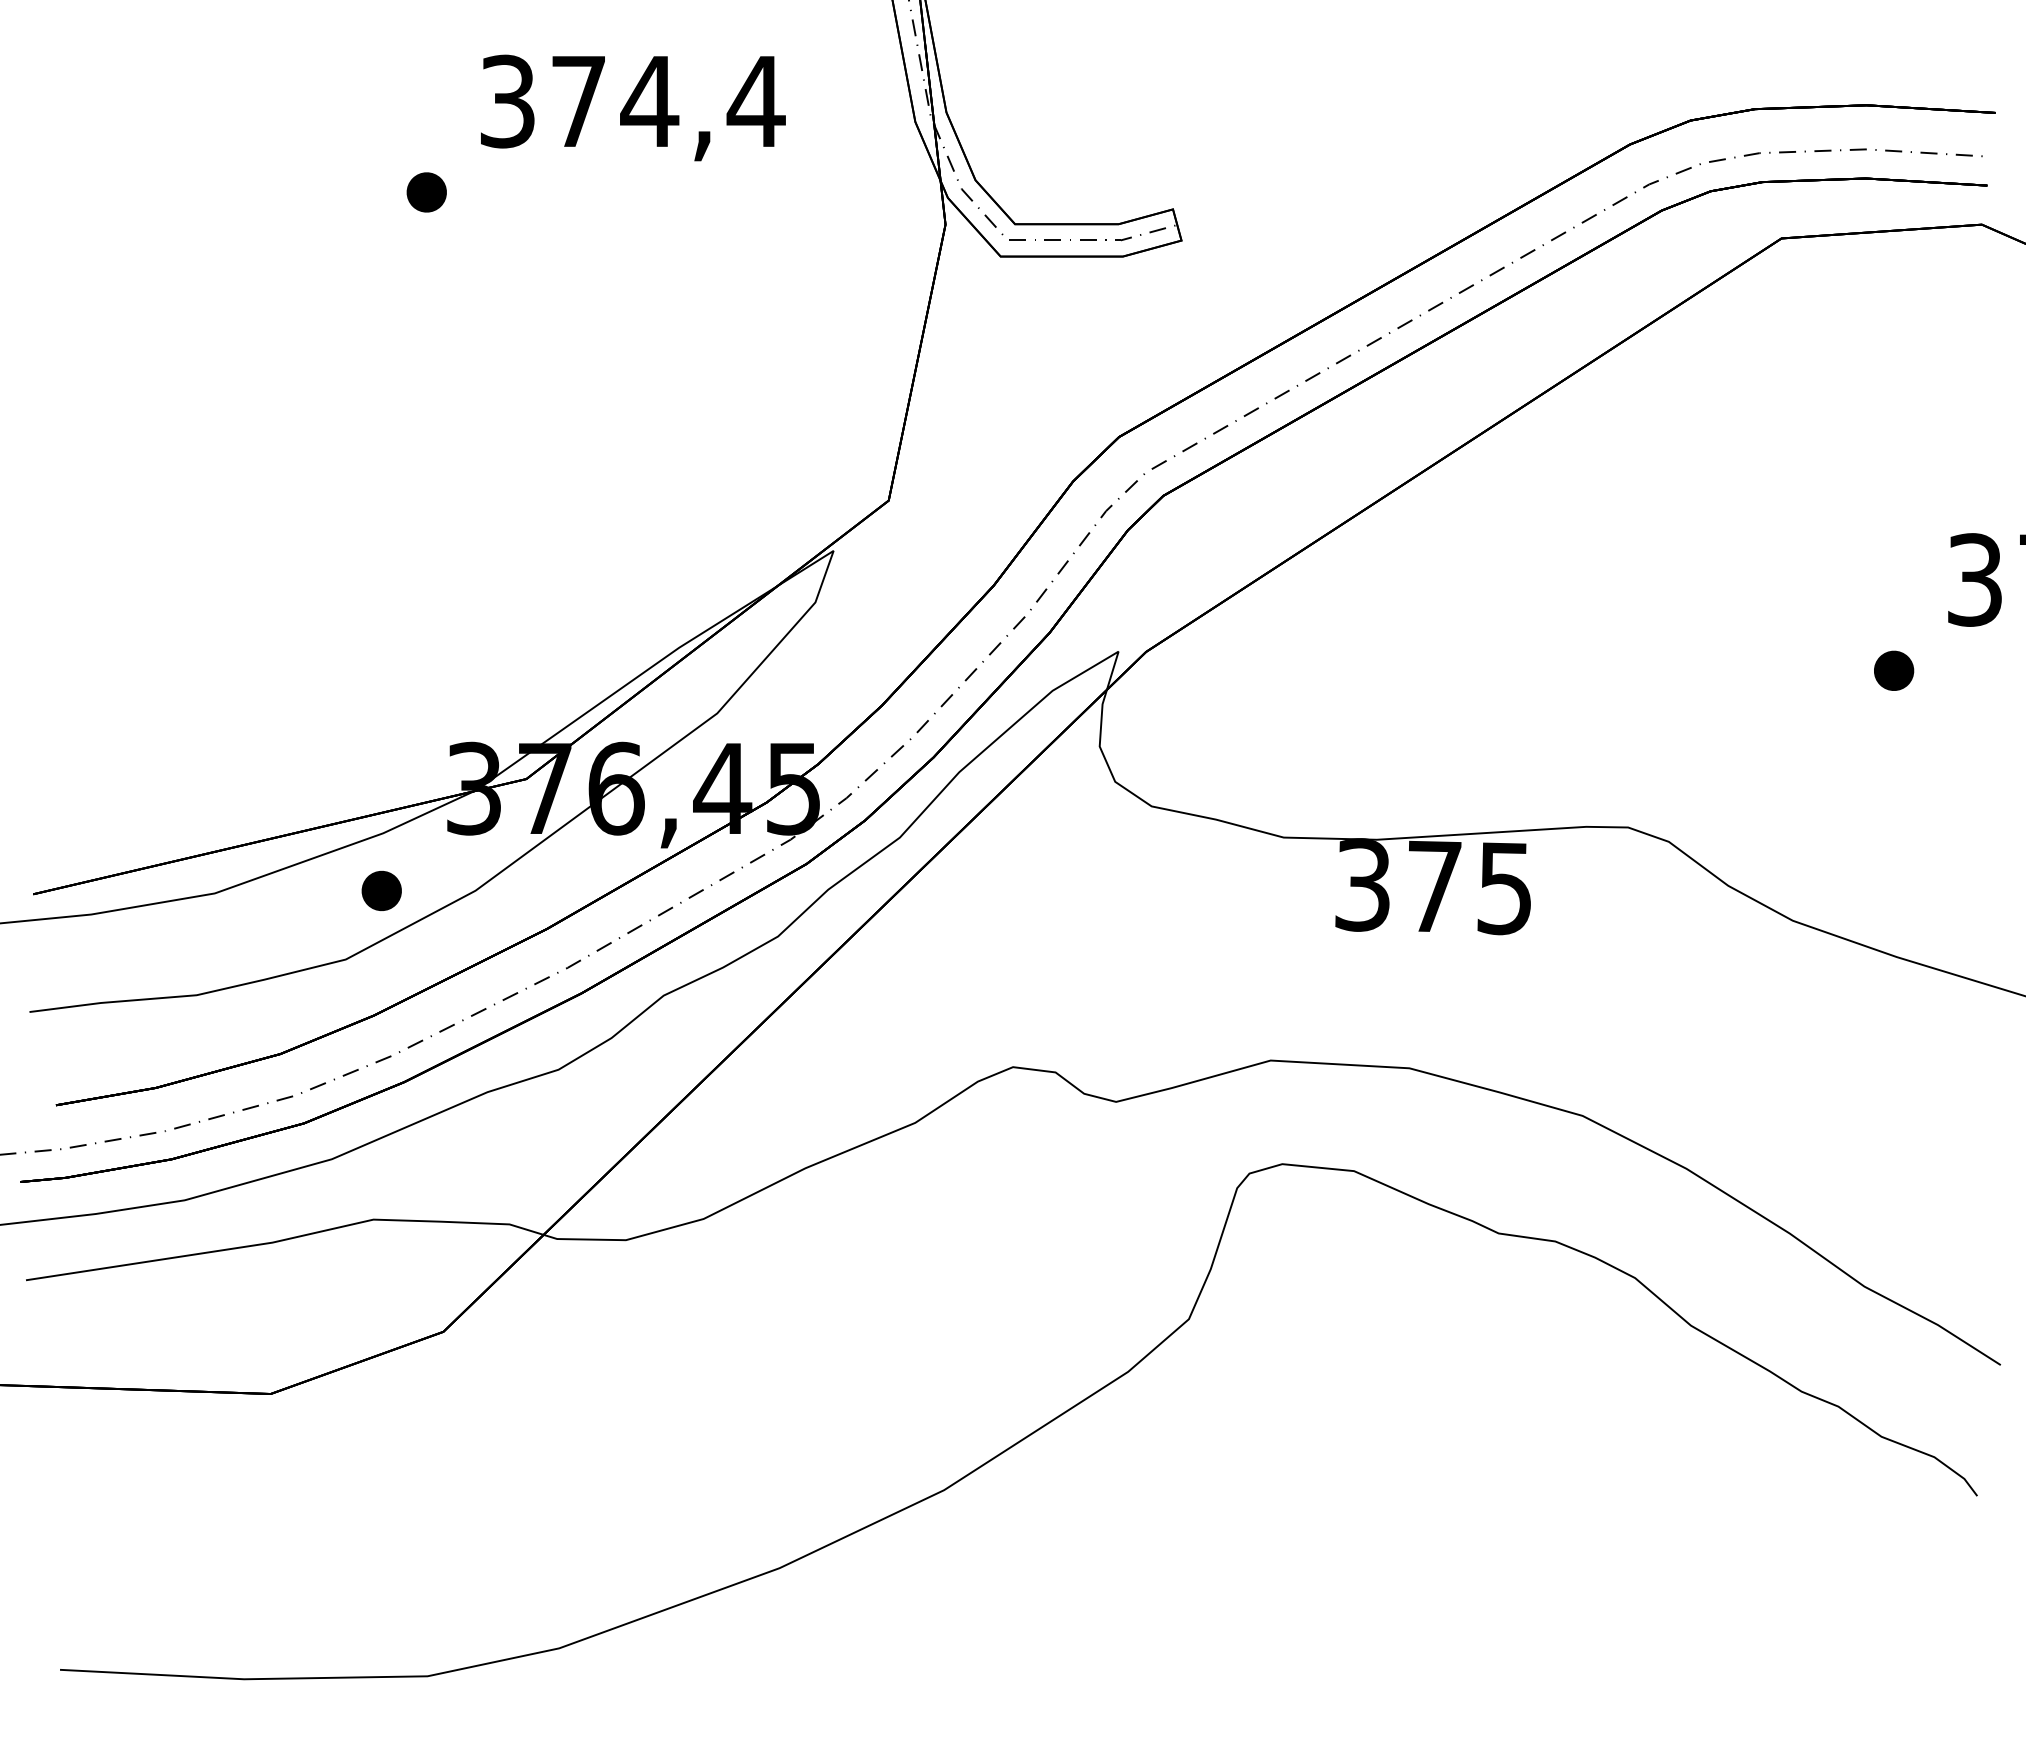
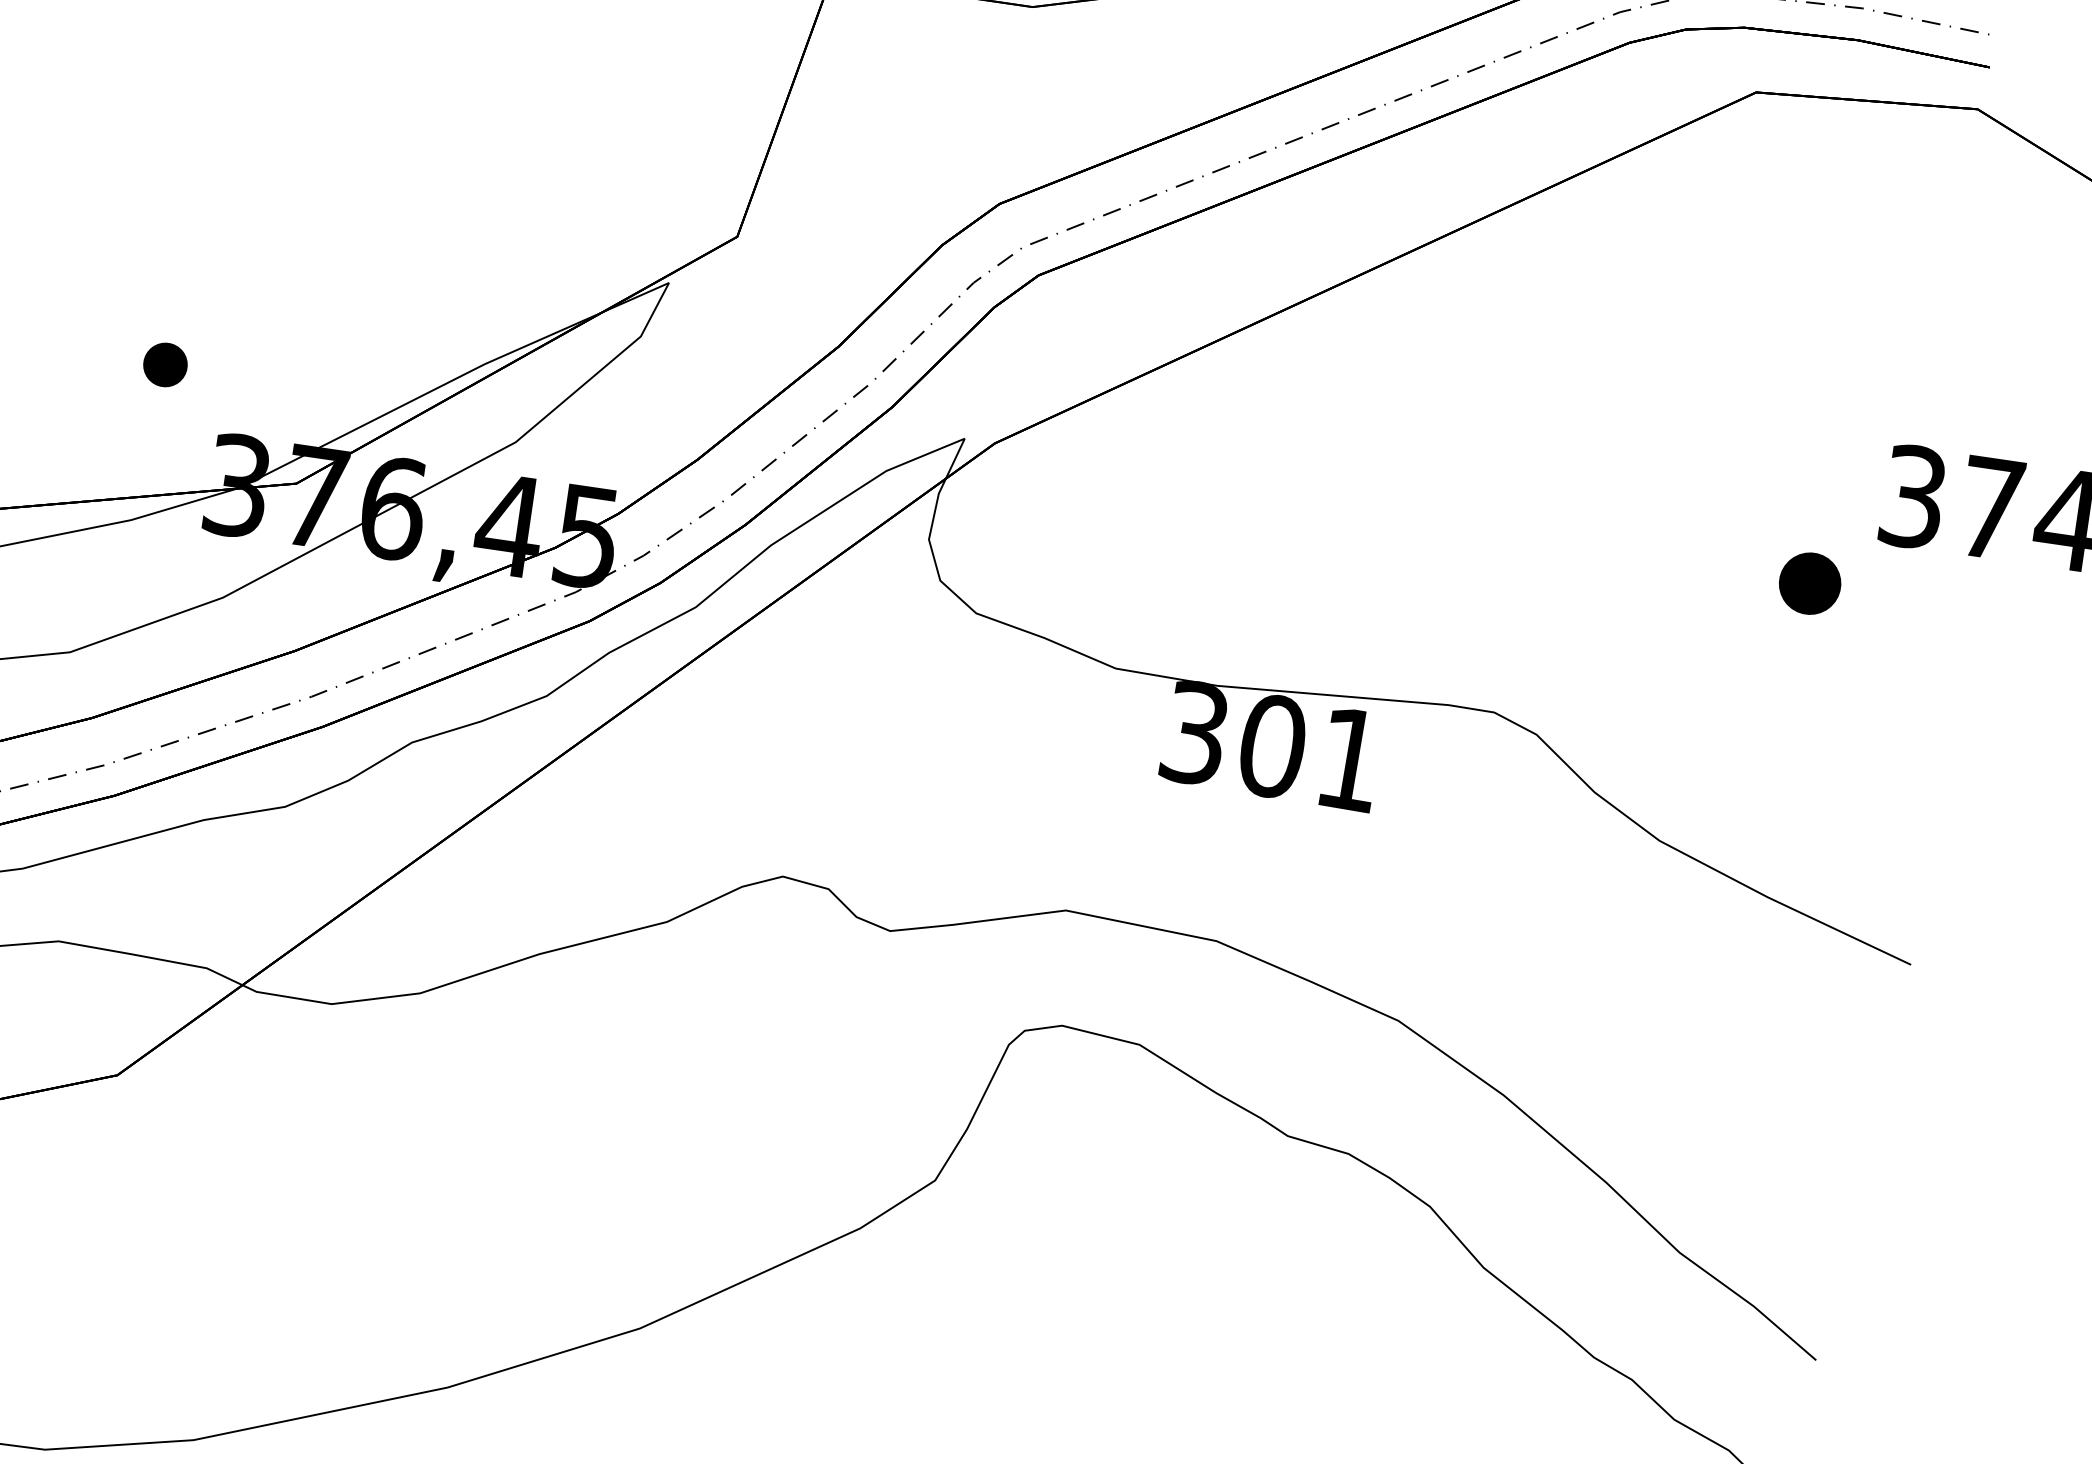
part: (1894, 670) -> (1810, 583), size x1.4
text: (1468, 887) -> (1310, 752), 375 -> 301
part: (381, 890) -> (165, 364), moved

